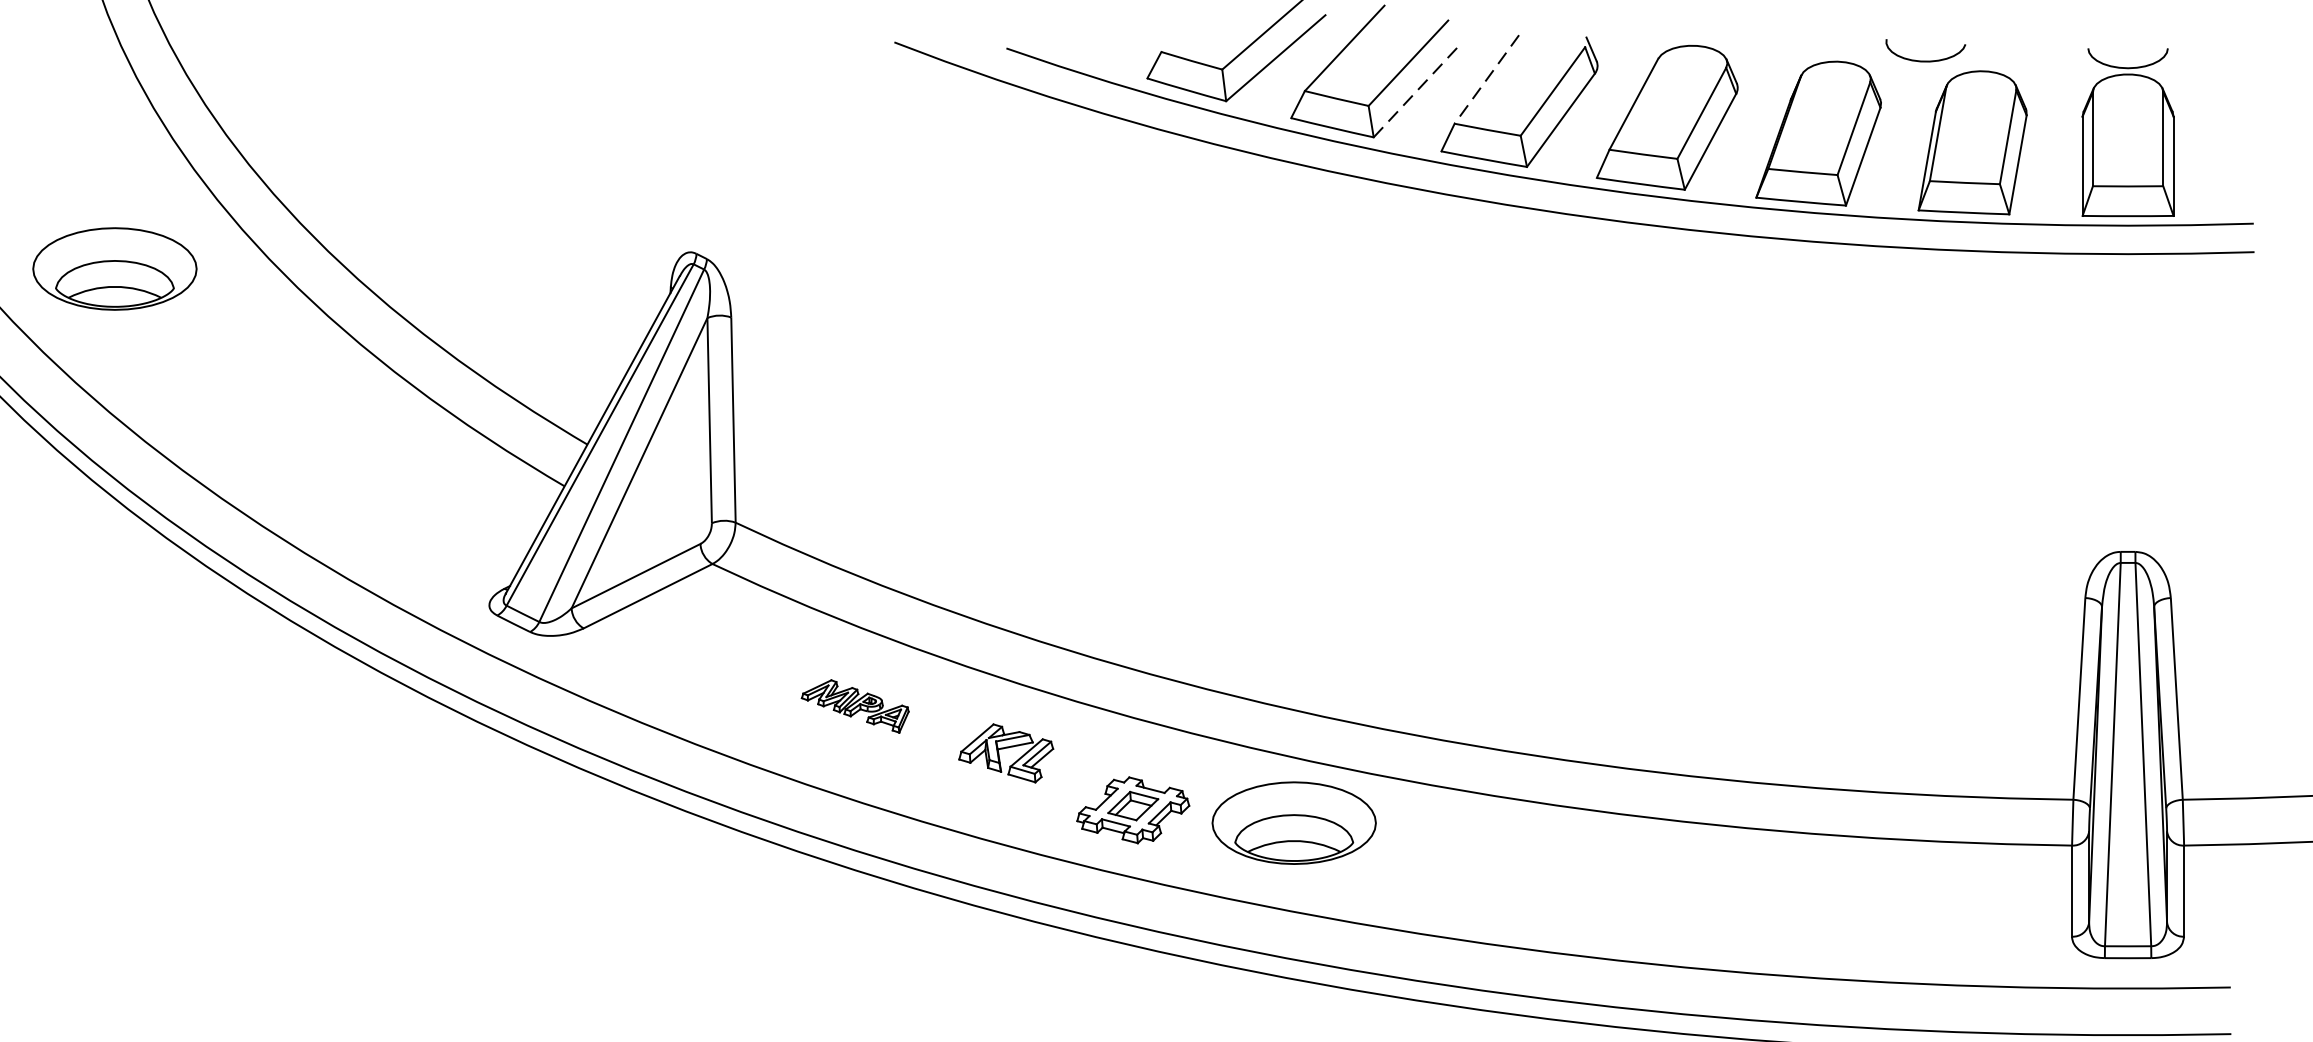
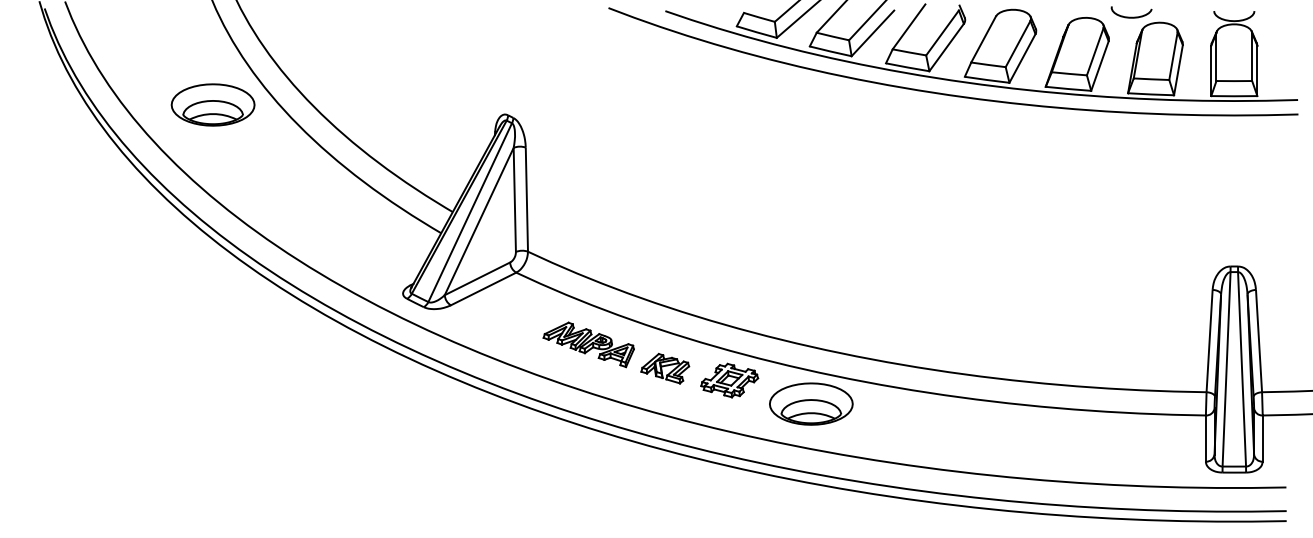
line: (1487, 78) -> (909, 26), dashed -> solid
line: (1416, 92) -> (873, 33), dashed -> solid
part: (113, 267) -> (212, 104), moved
part: (854, 705) -> (588, 344), size x1.67
part: (1132, 810) -> (729, 380), moved

